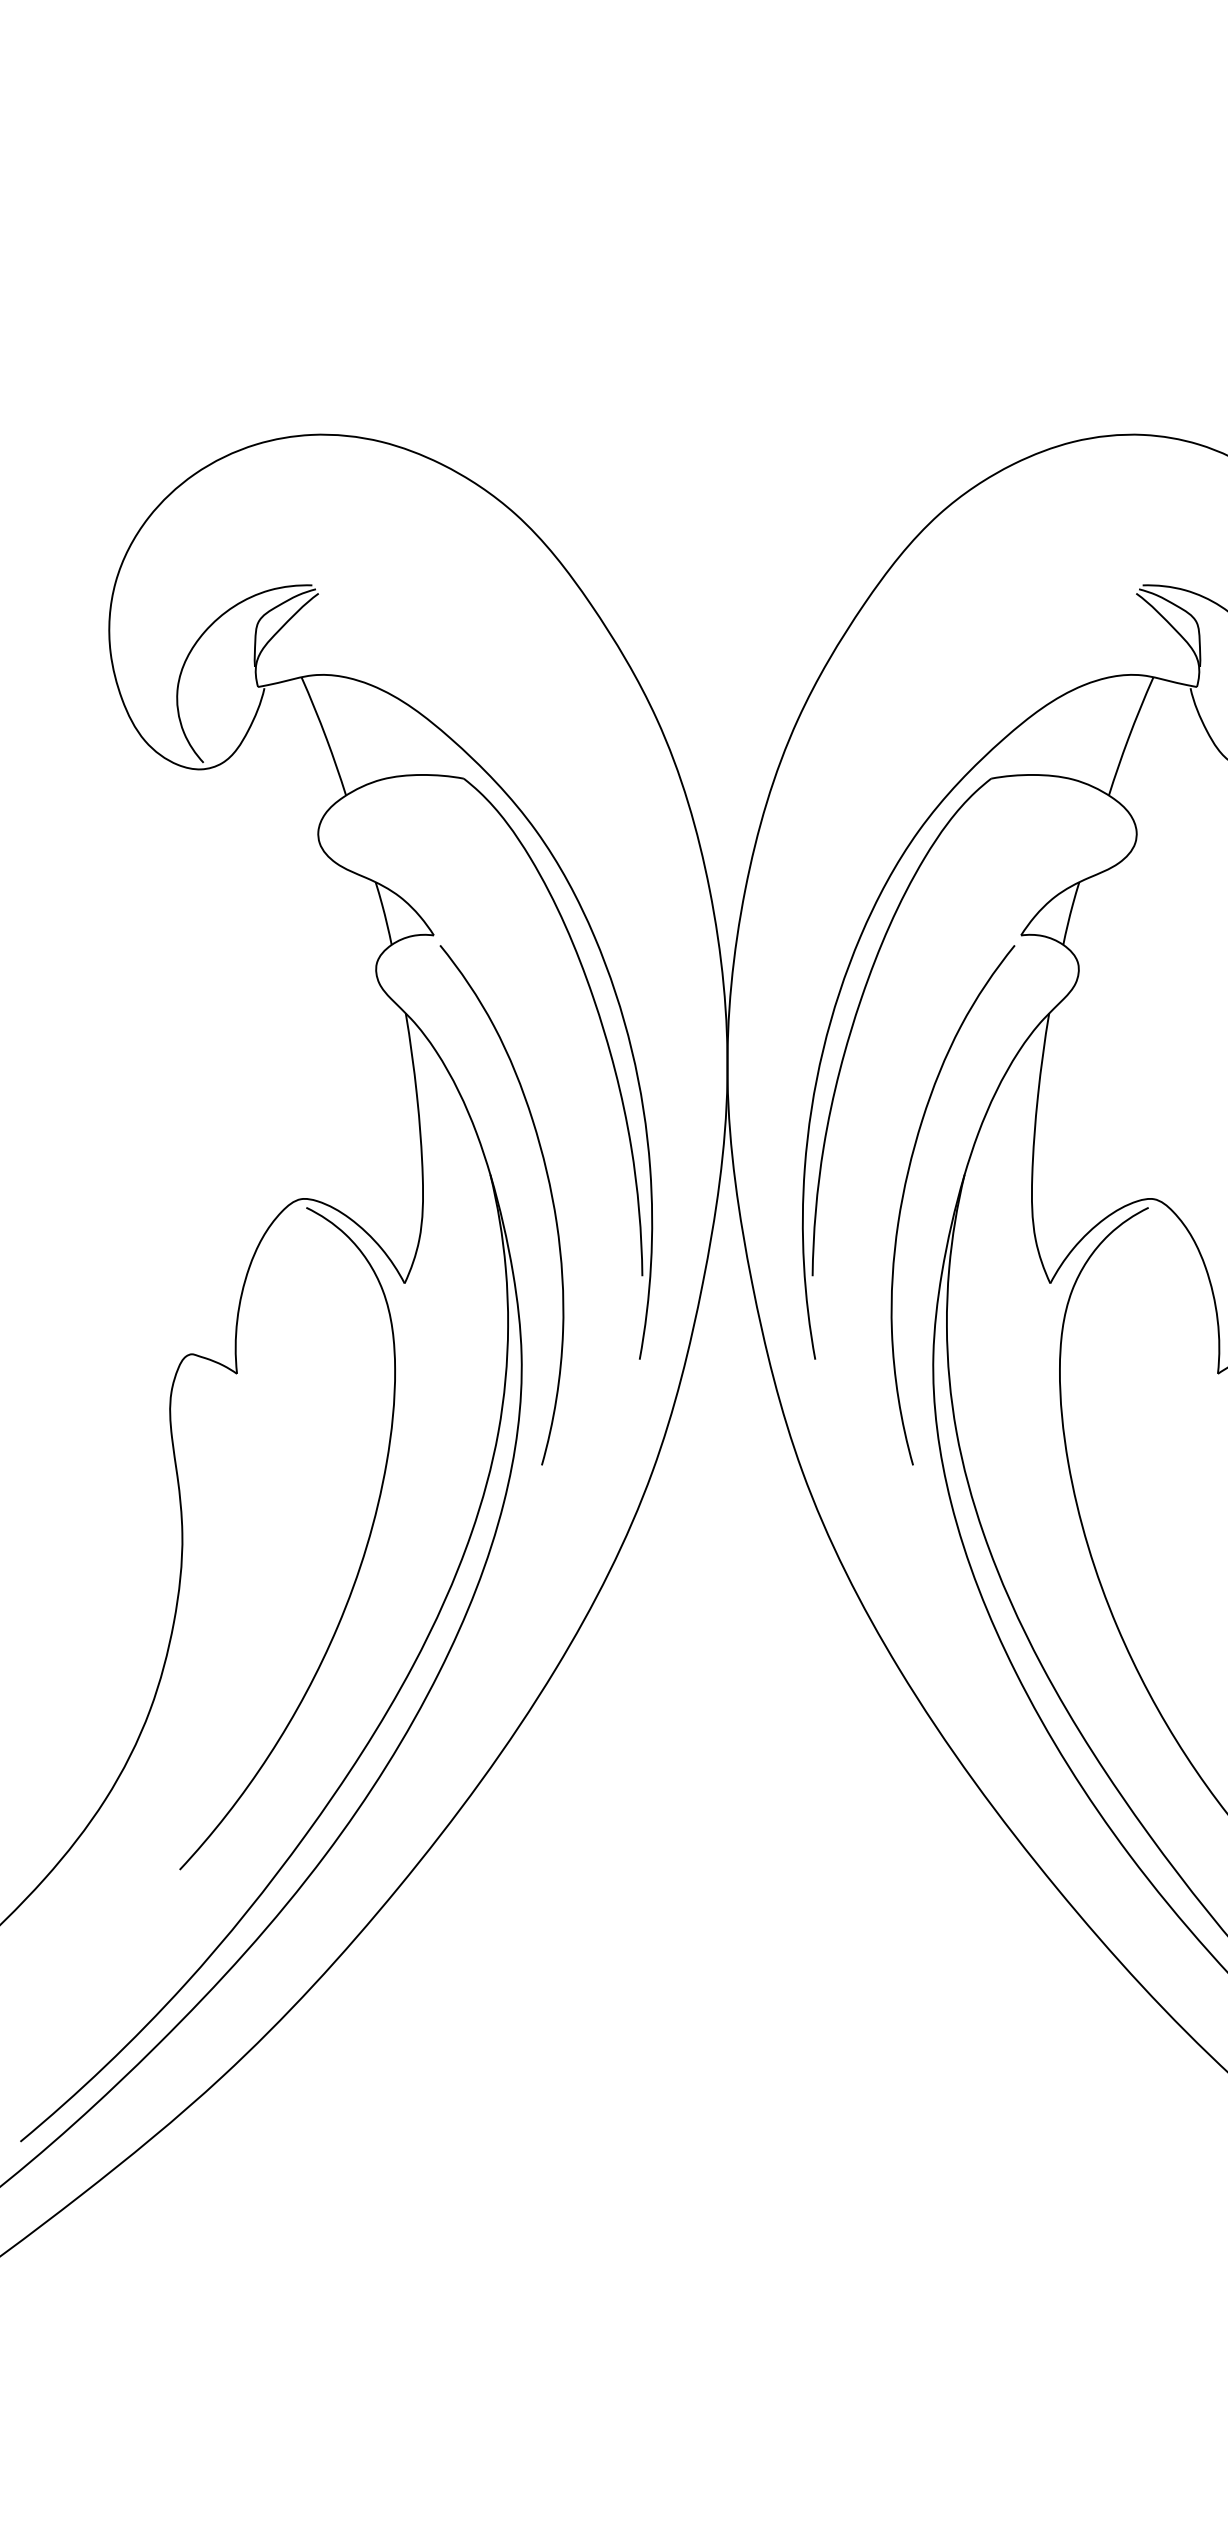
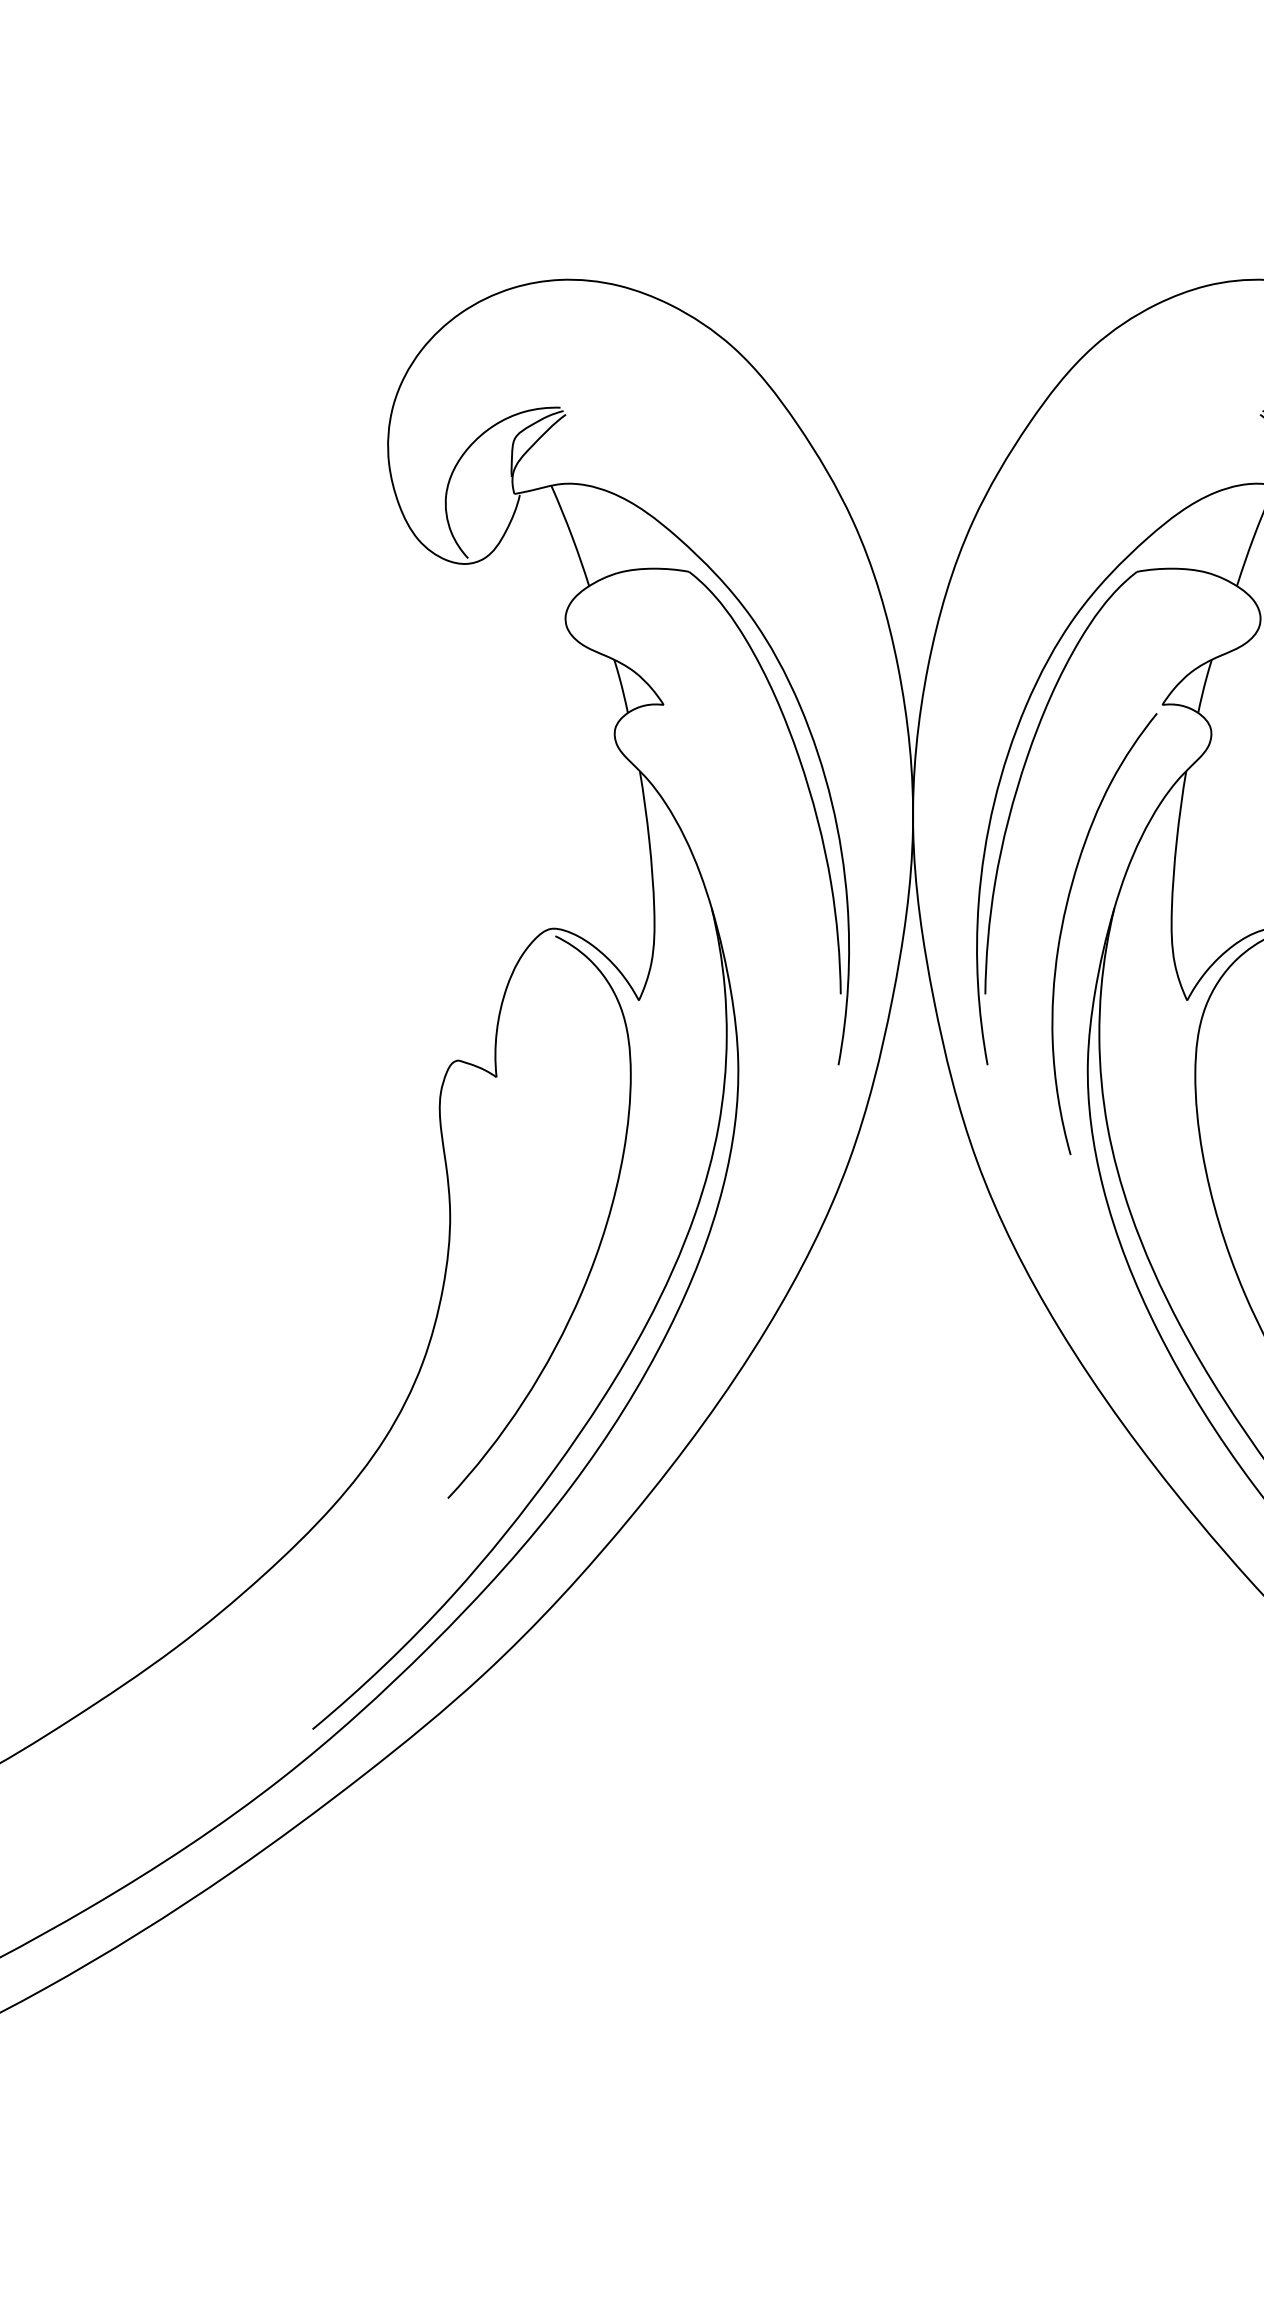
curve: (550, 1193) -> (762, 924), removed

